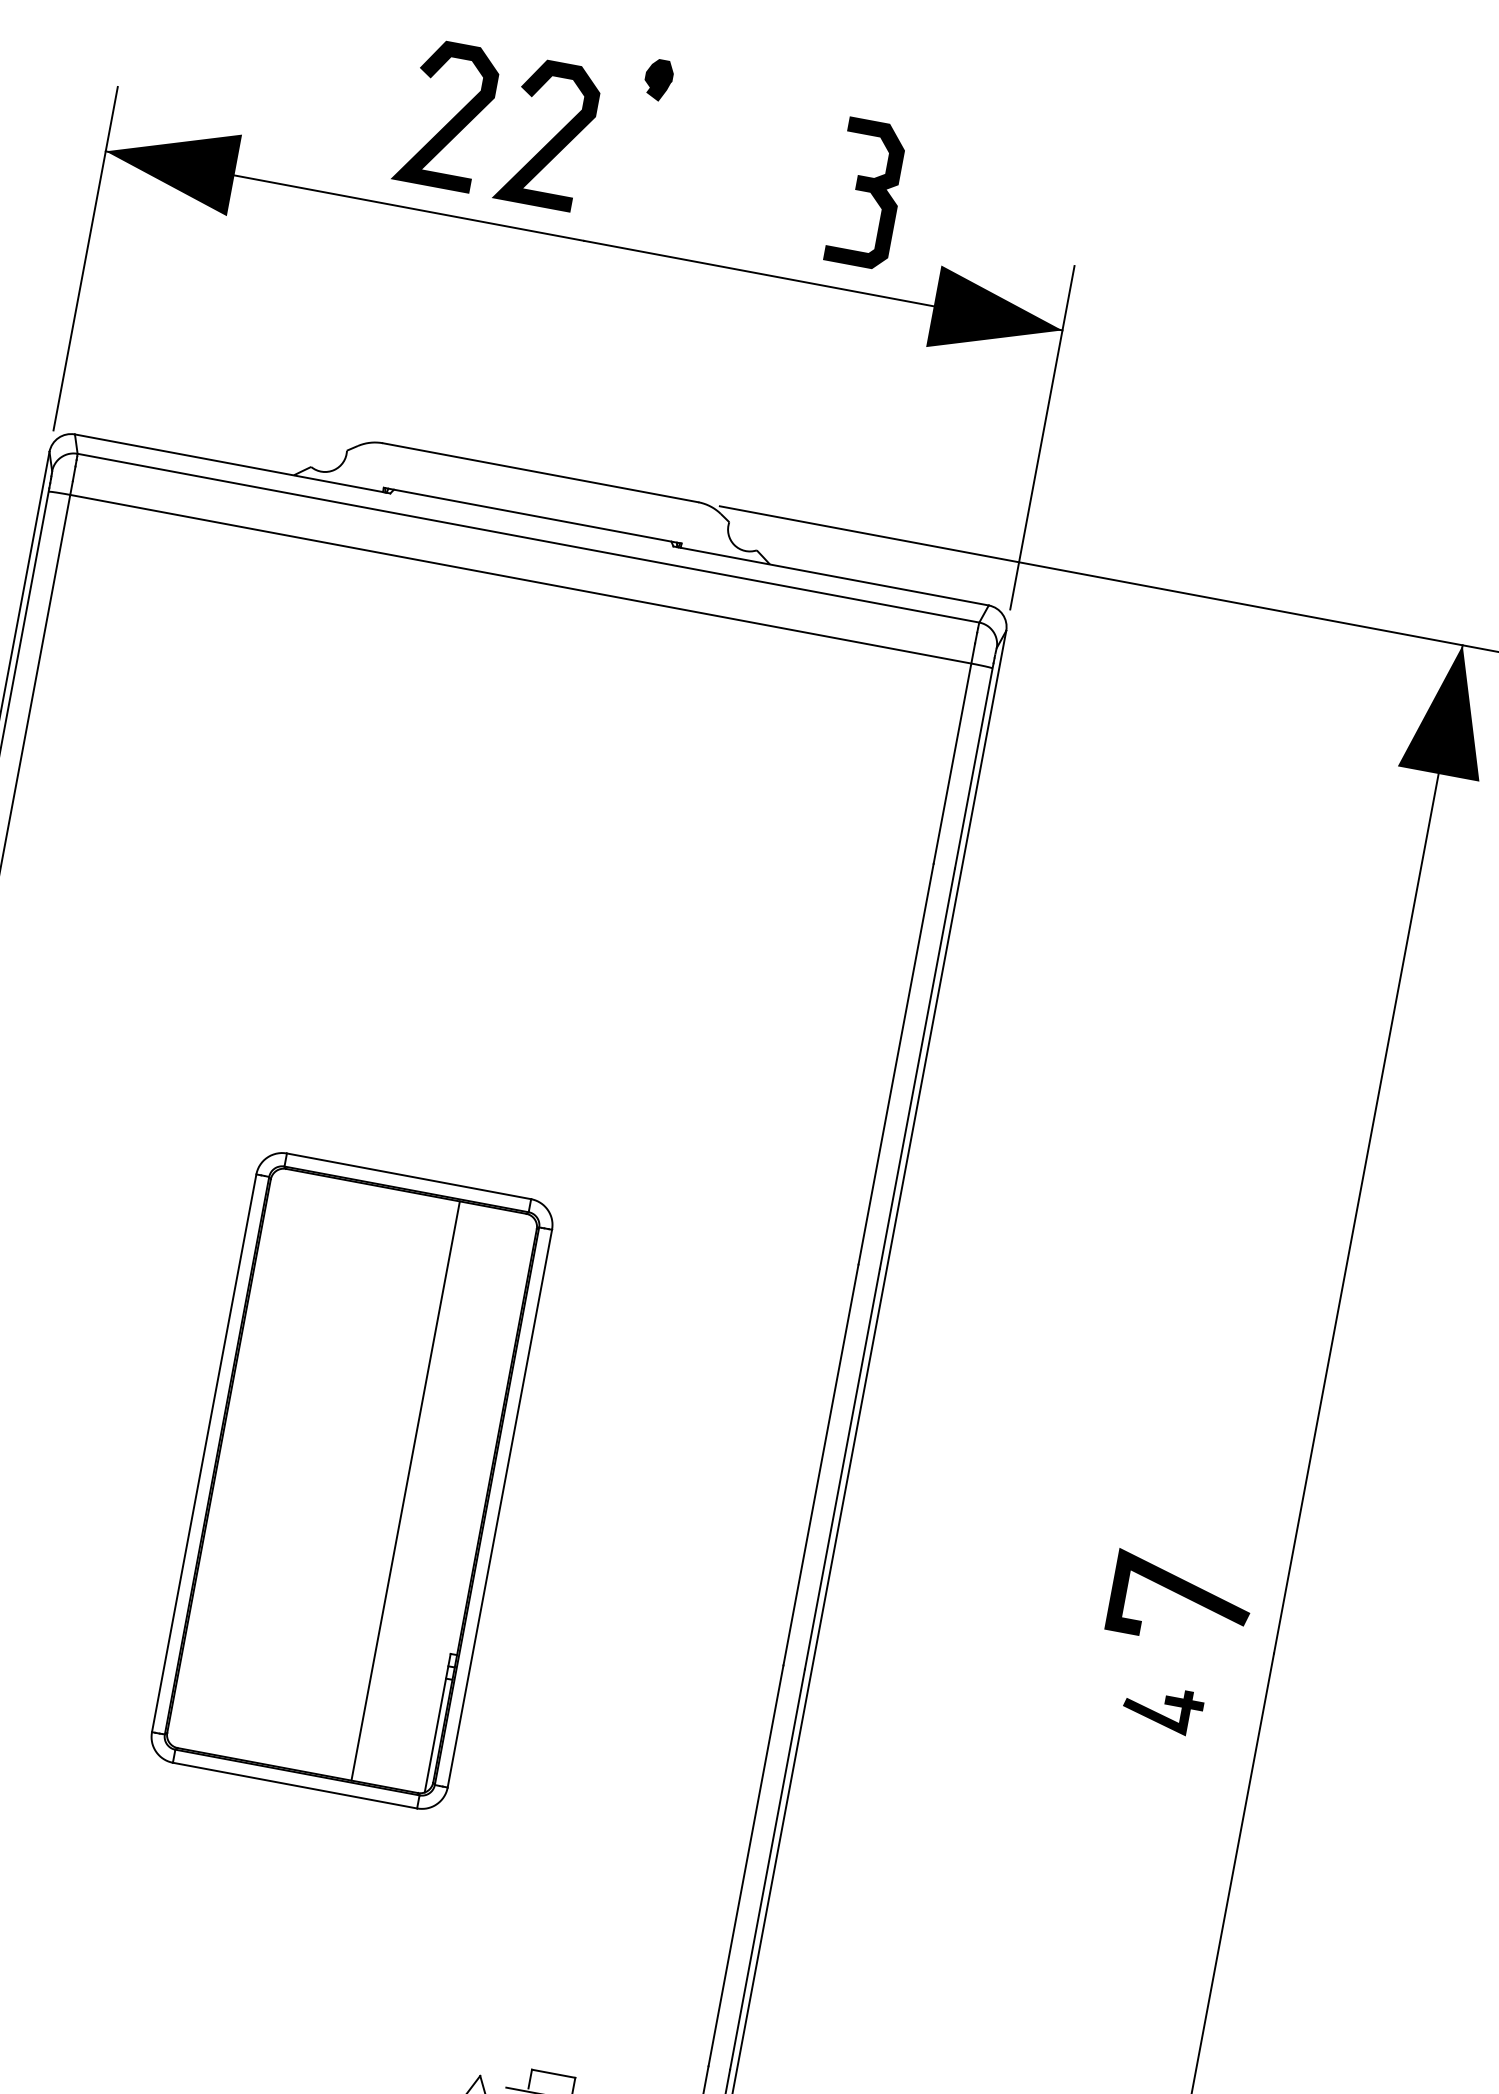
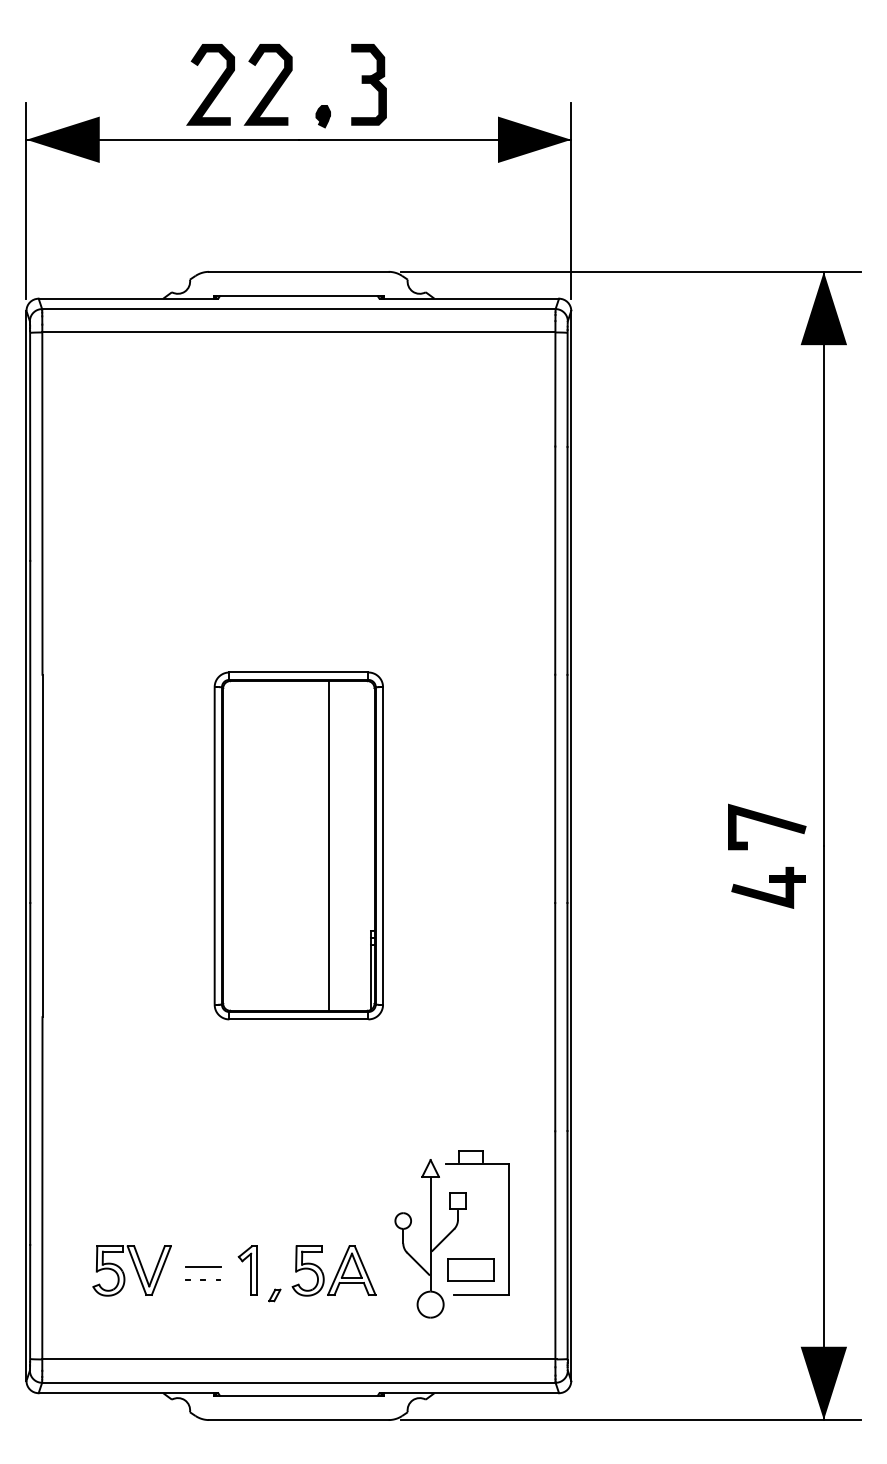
part: (657, 79) -> (322, 116), moved
part: (866, 193) -> (368, 84), moved
part: (1163, 1708) -> (768, 887), size x1.67

